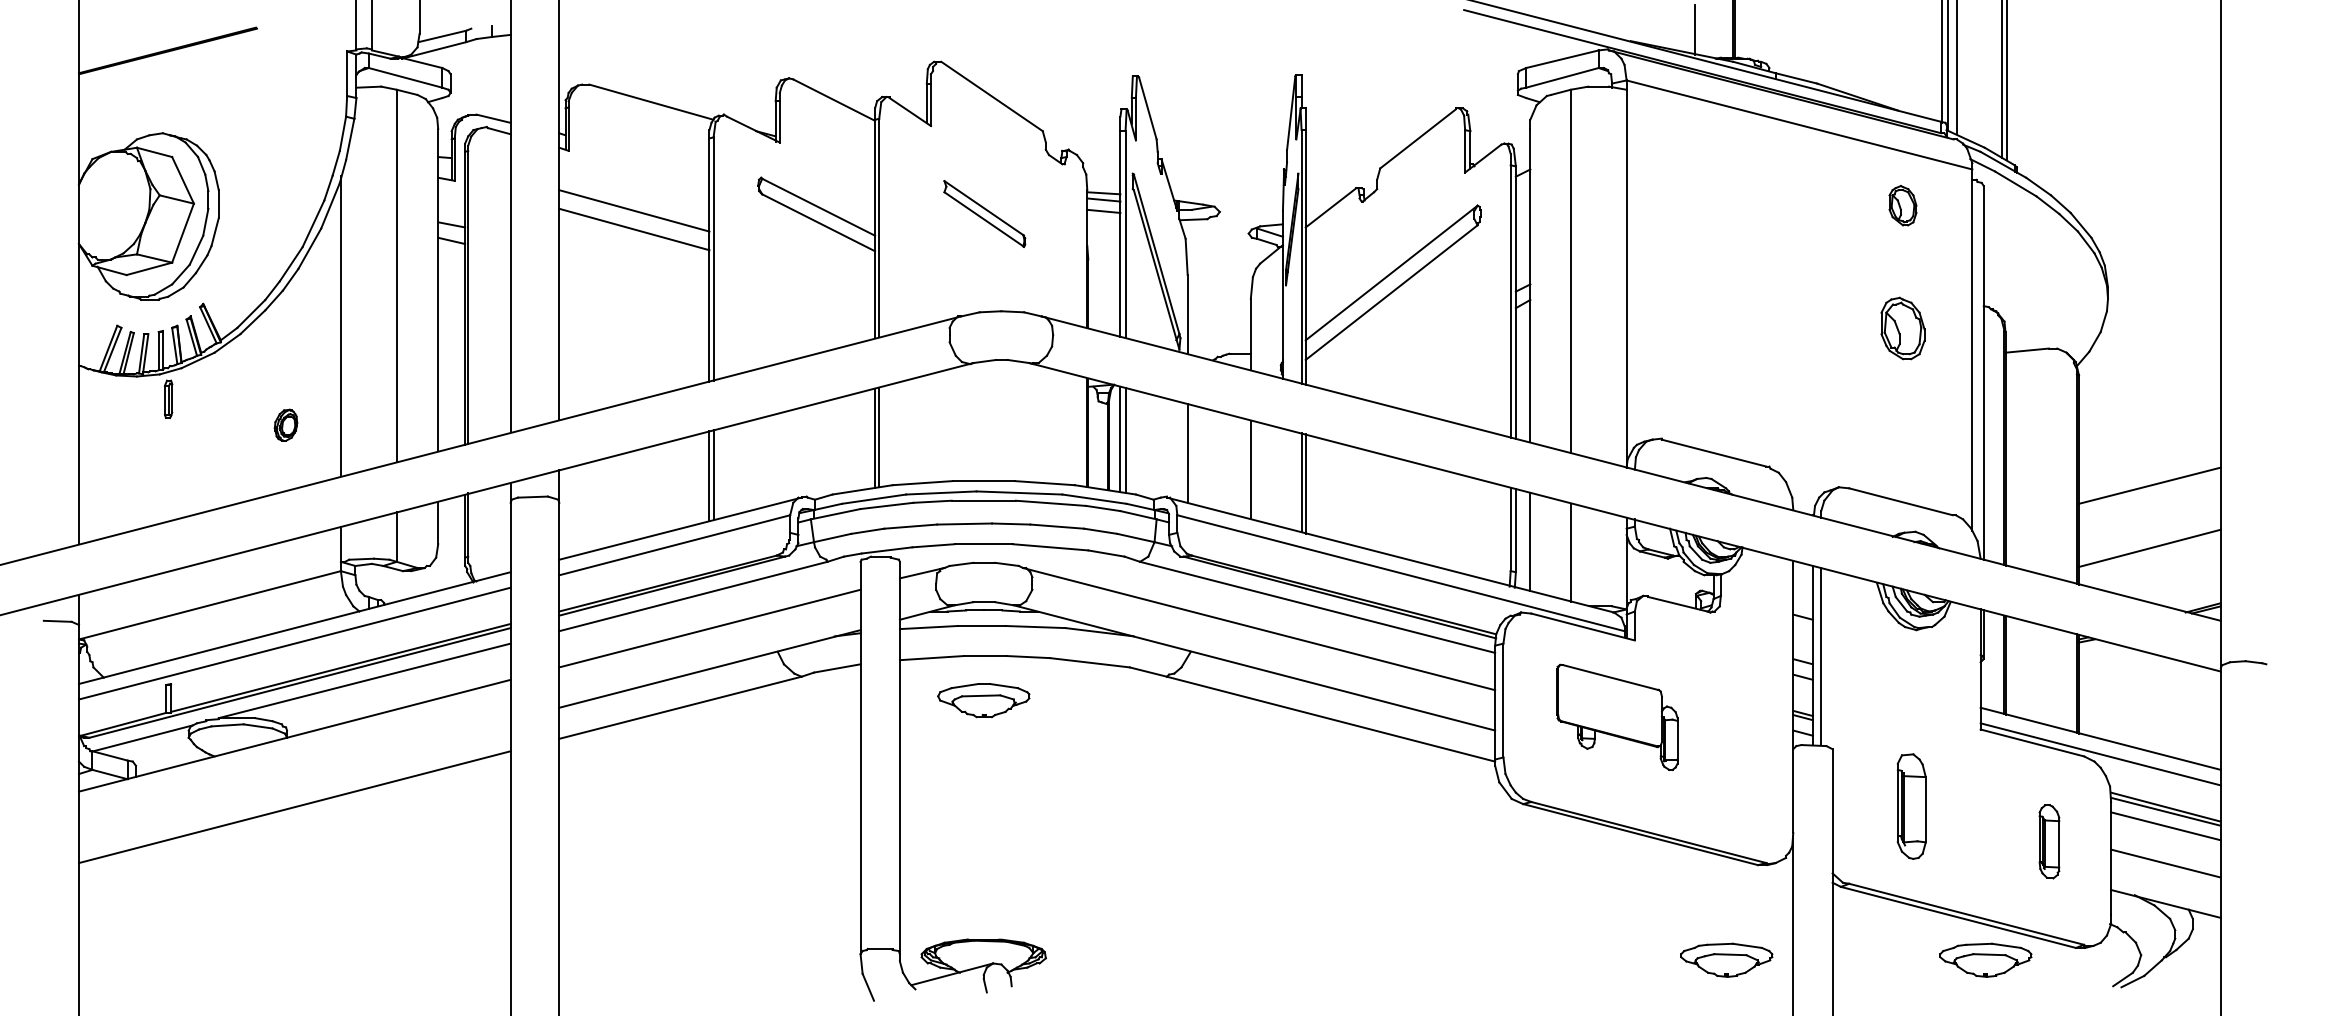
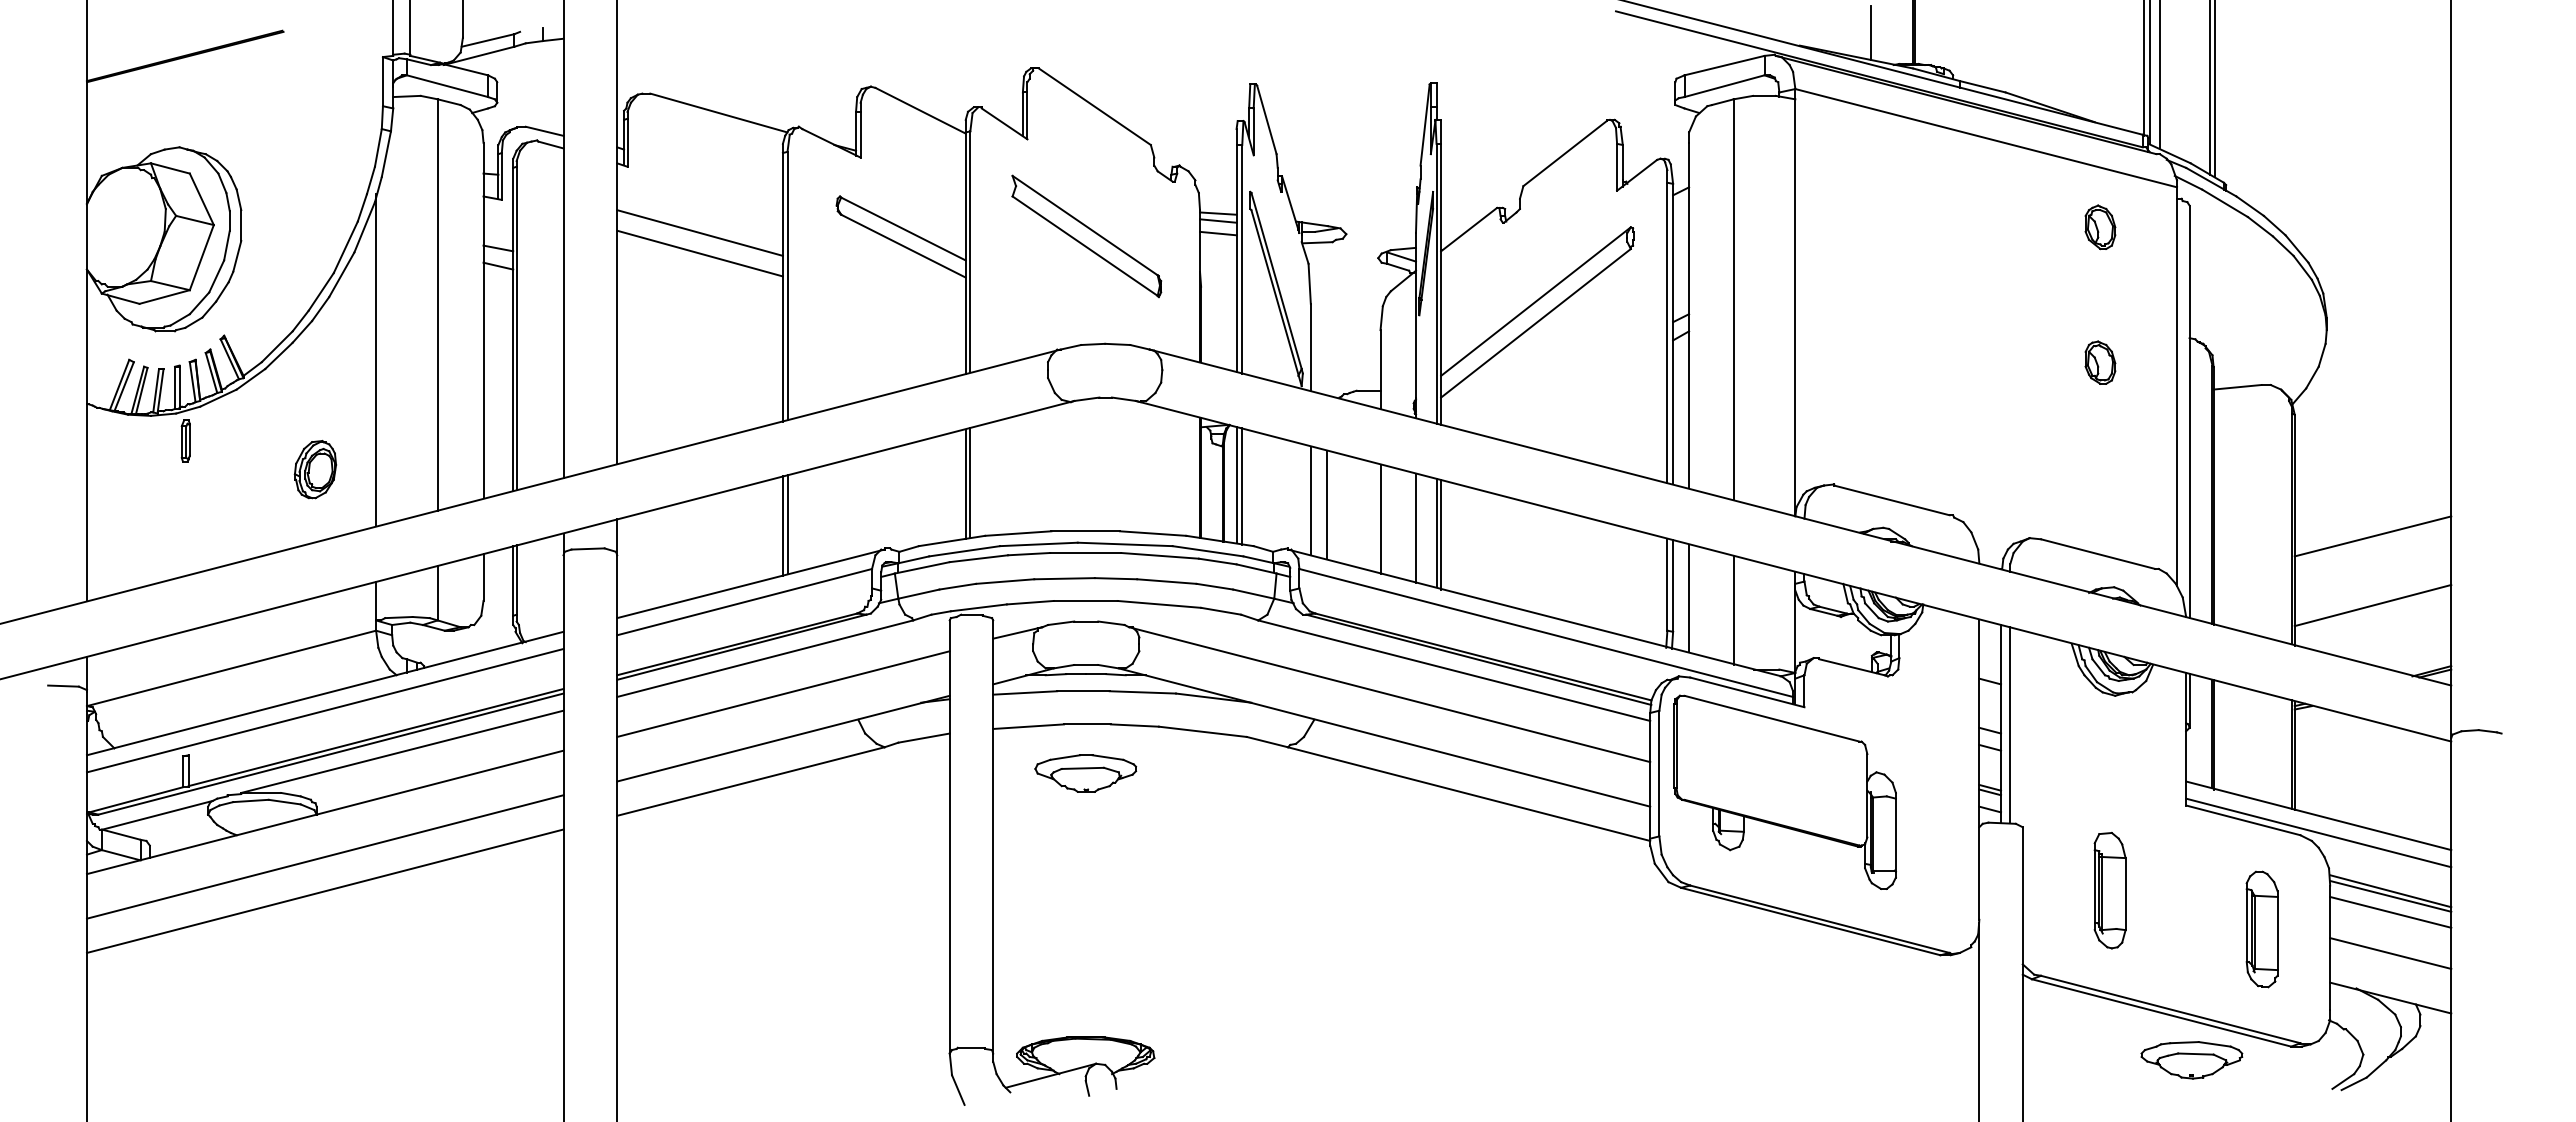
part: (984, 214) -> (1086, 236), size x1.67
part: (1903, 328) -> (2100, 362), size x0.62
part: (286, 425) -> (315, 469), size x1.67
line: (1201, 456) -> (1326, 504), added
line: (1282, 478) -> (1415, 528), added
part: (1616, 716) -> (1784, 791), size x1.67
line: (294, 775) -> (324, 856), added
part: (2048, 841) -> (2261, 929), size x1.43
part: (1726, 960) -> (1905, 1060), removed

